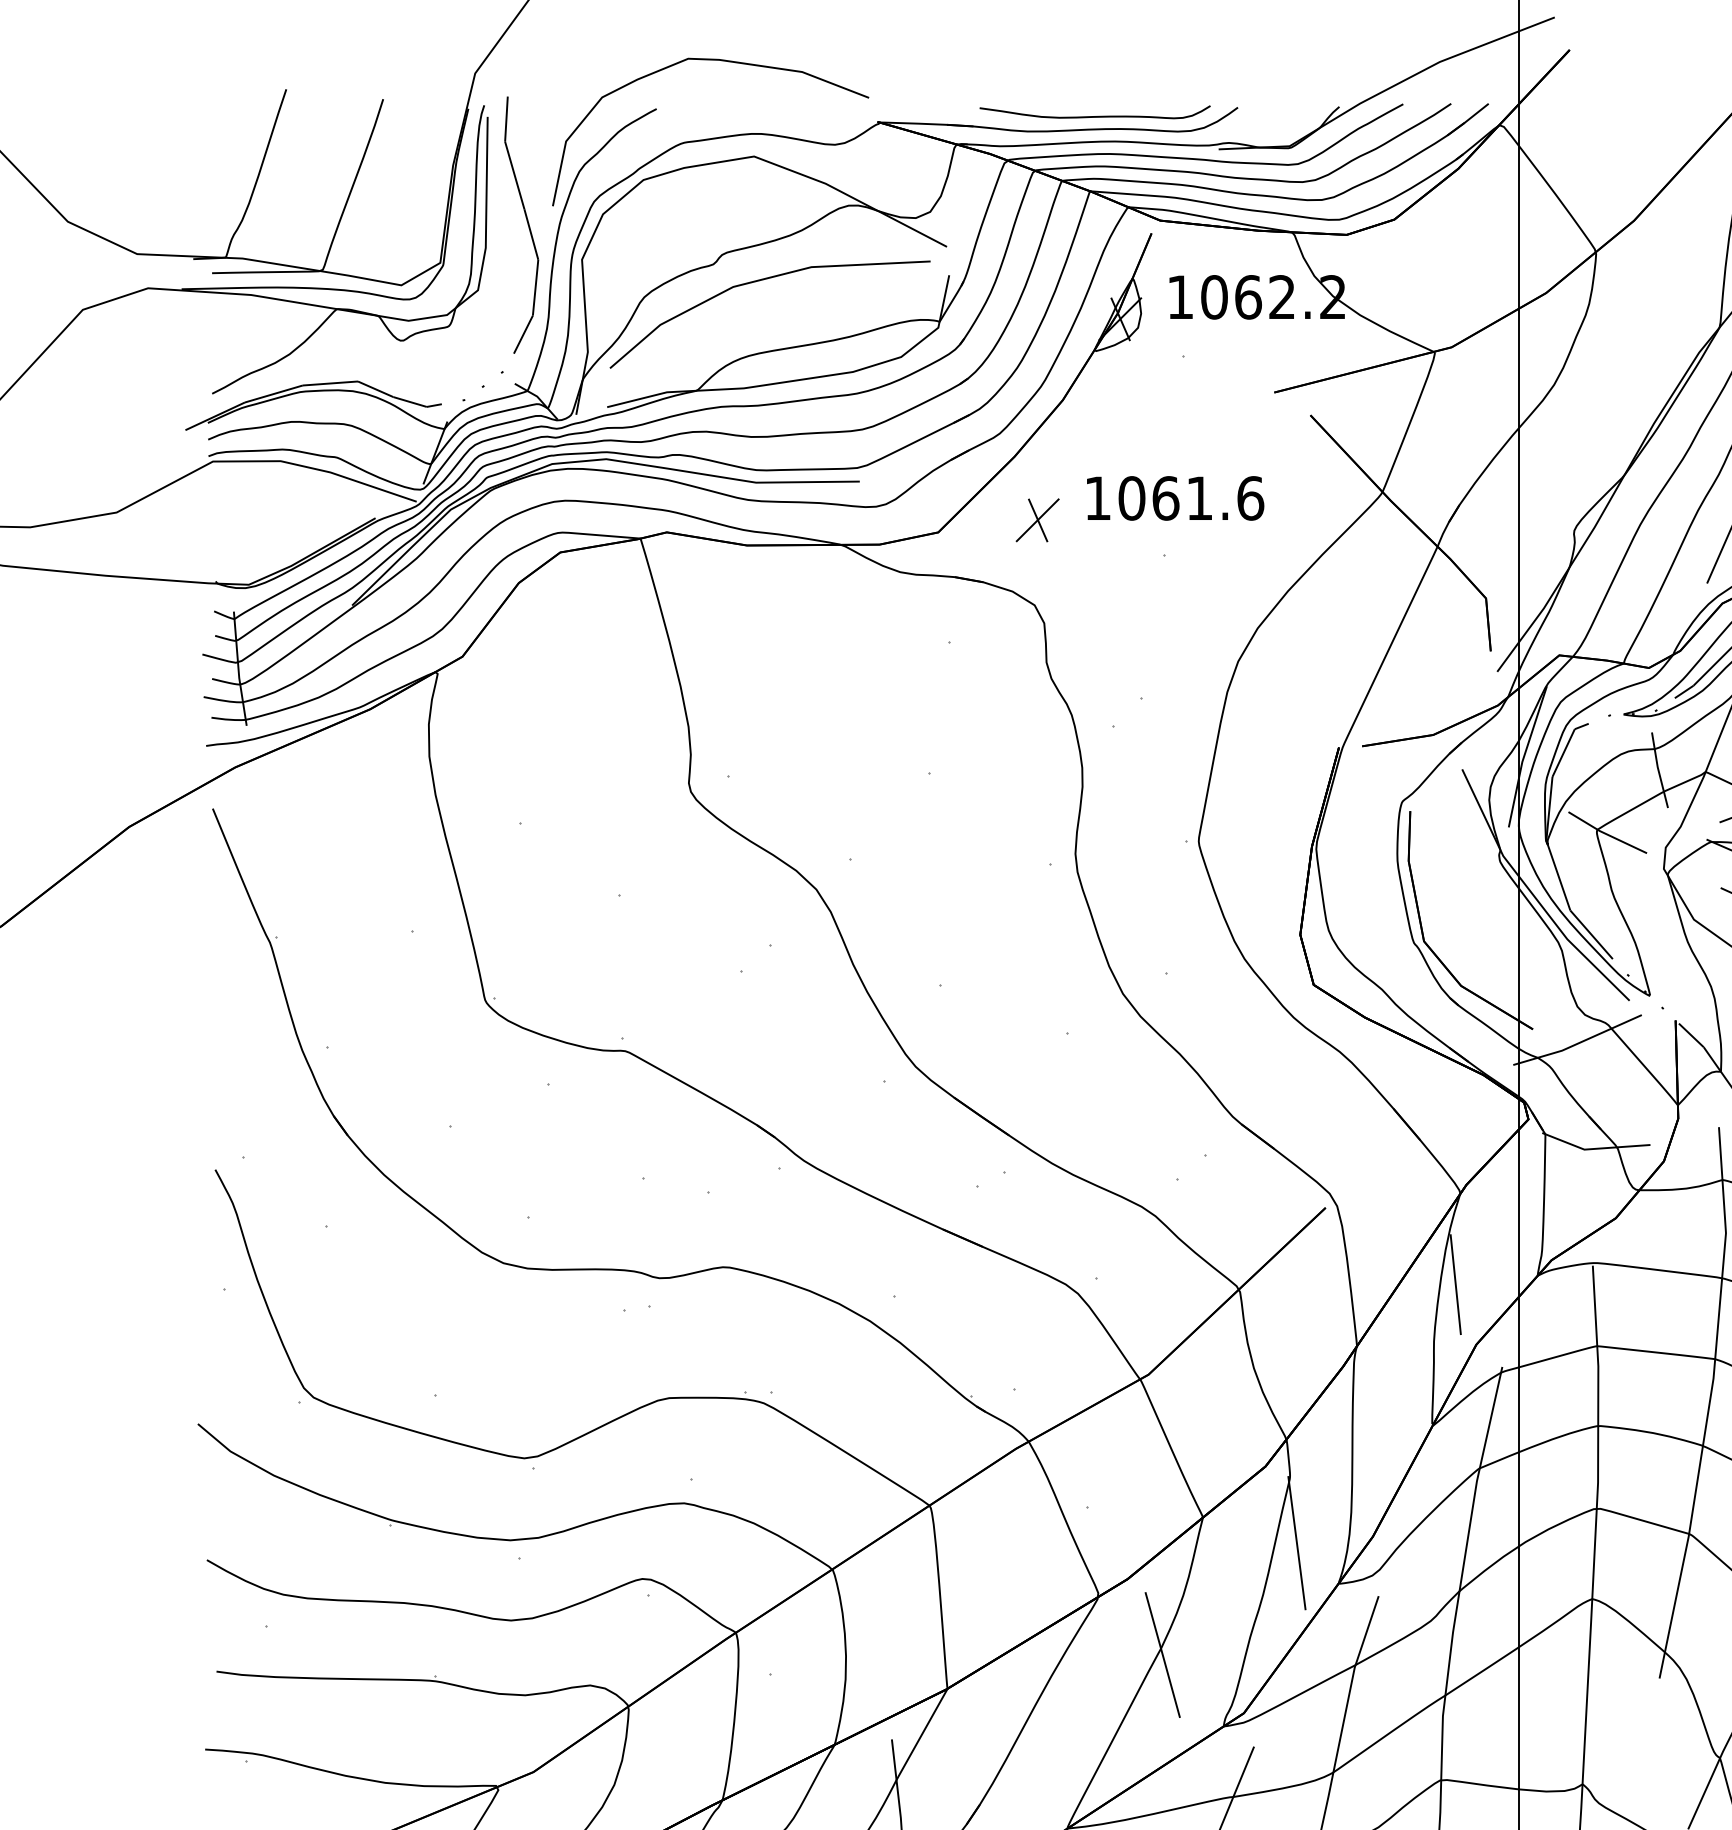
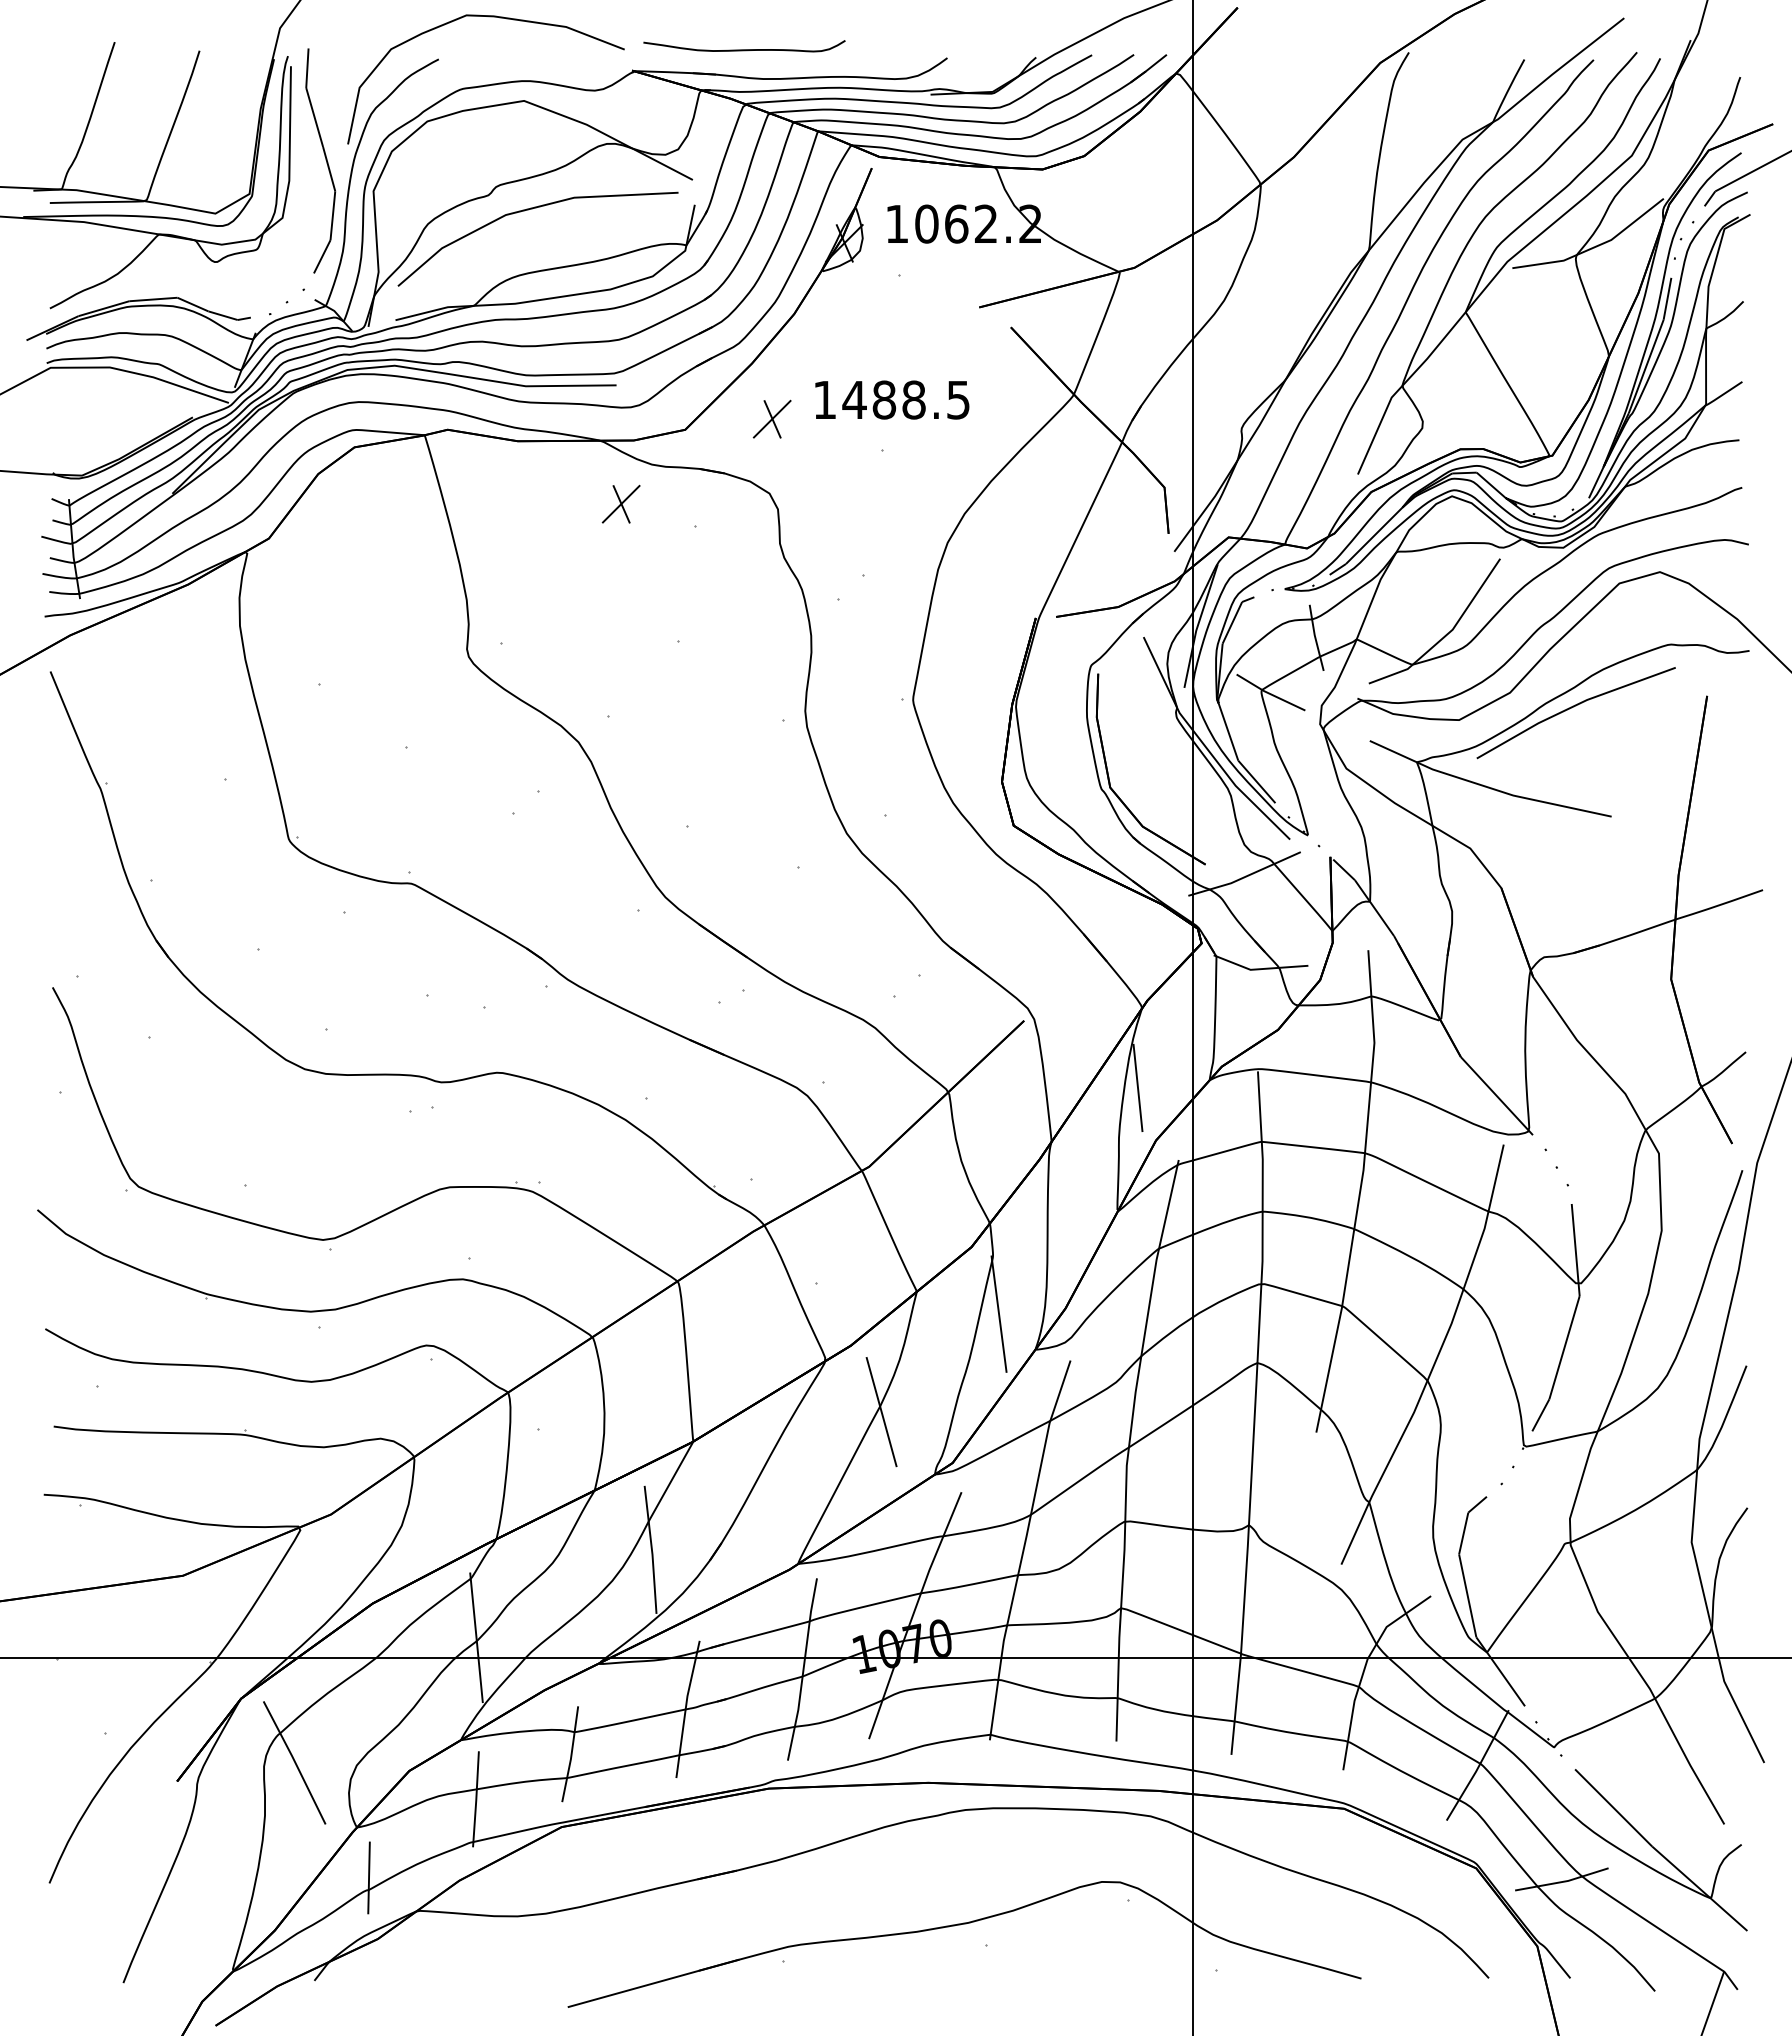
curve: (1095, 116) -> (744, 49), moved
text: (1191, 497) -> (906, 399), 1061.6 -> 1488.5
part: (864, 616) -> (620, 503), added

